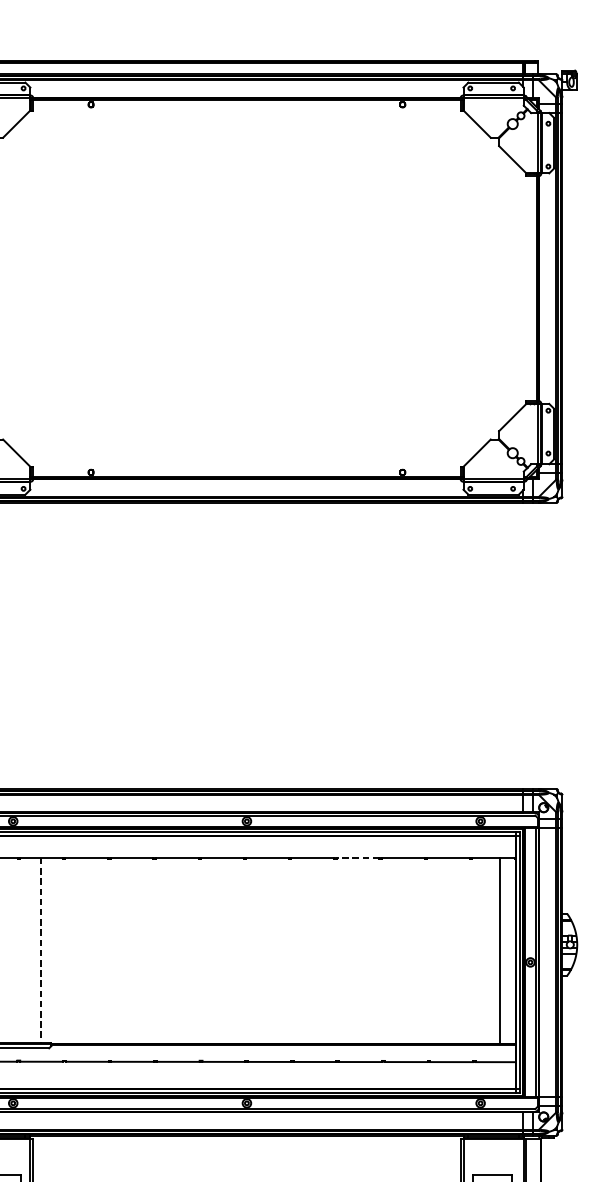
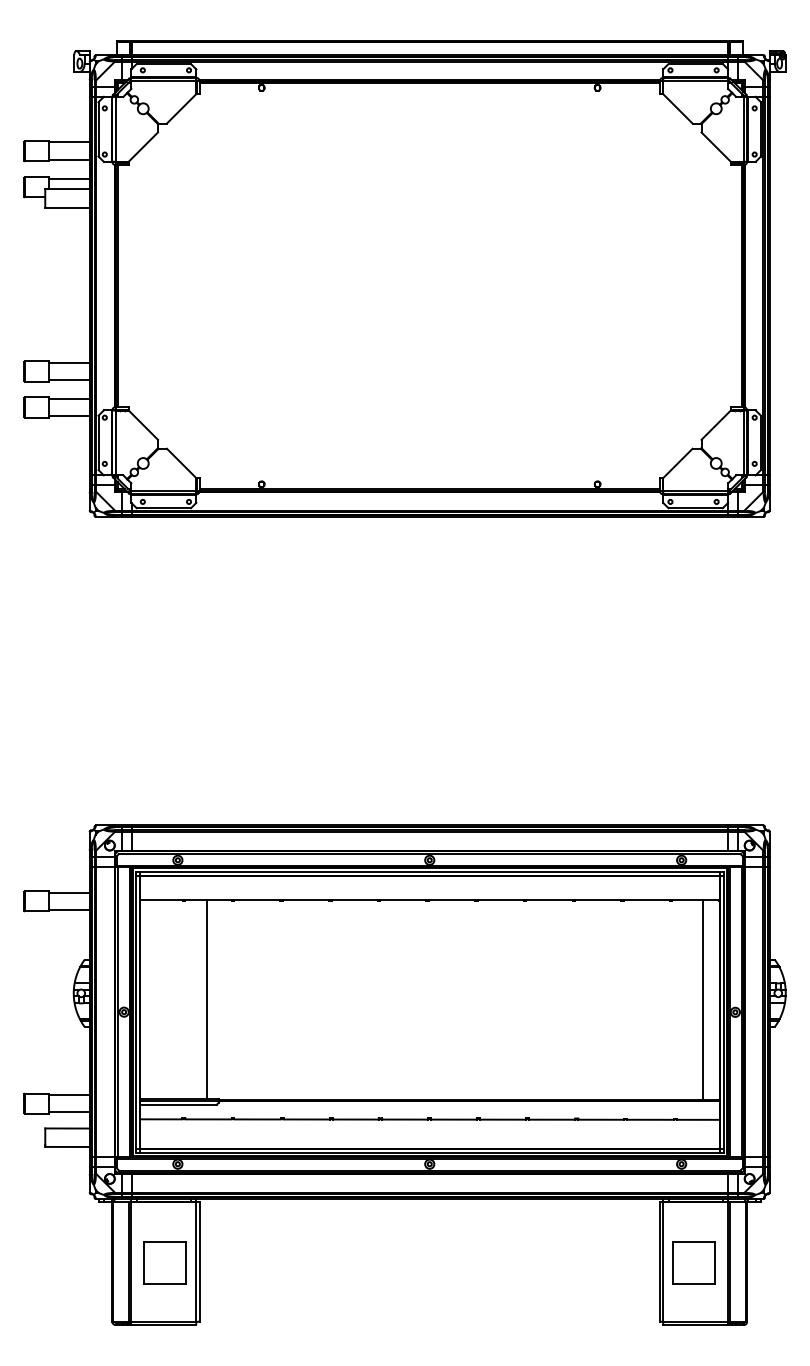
line: (357, 857) -> (548, 899), dashed -> solid
line: (40, 950) -> (207, 999), dashed -> solid

